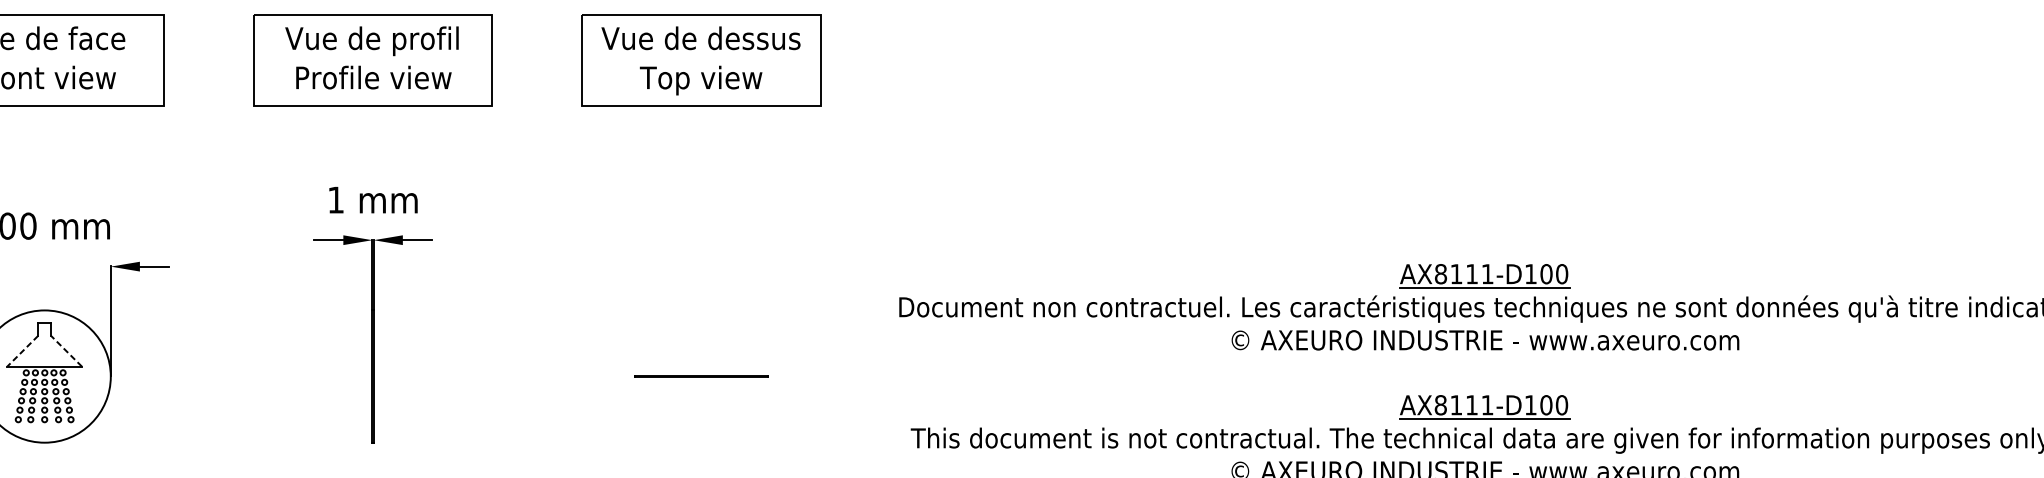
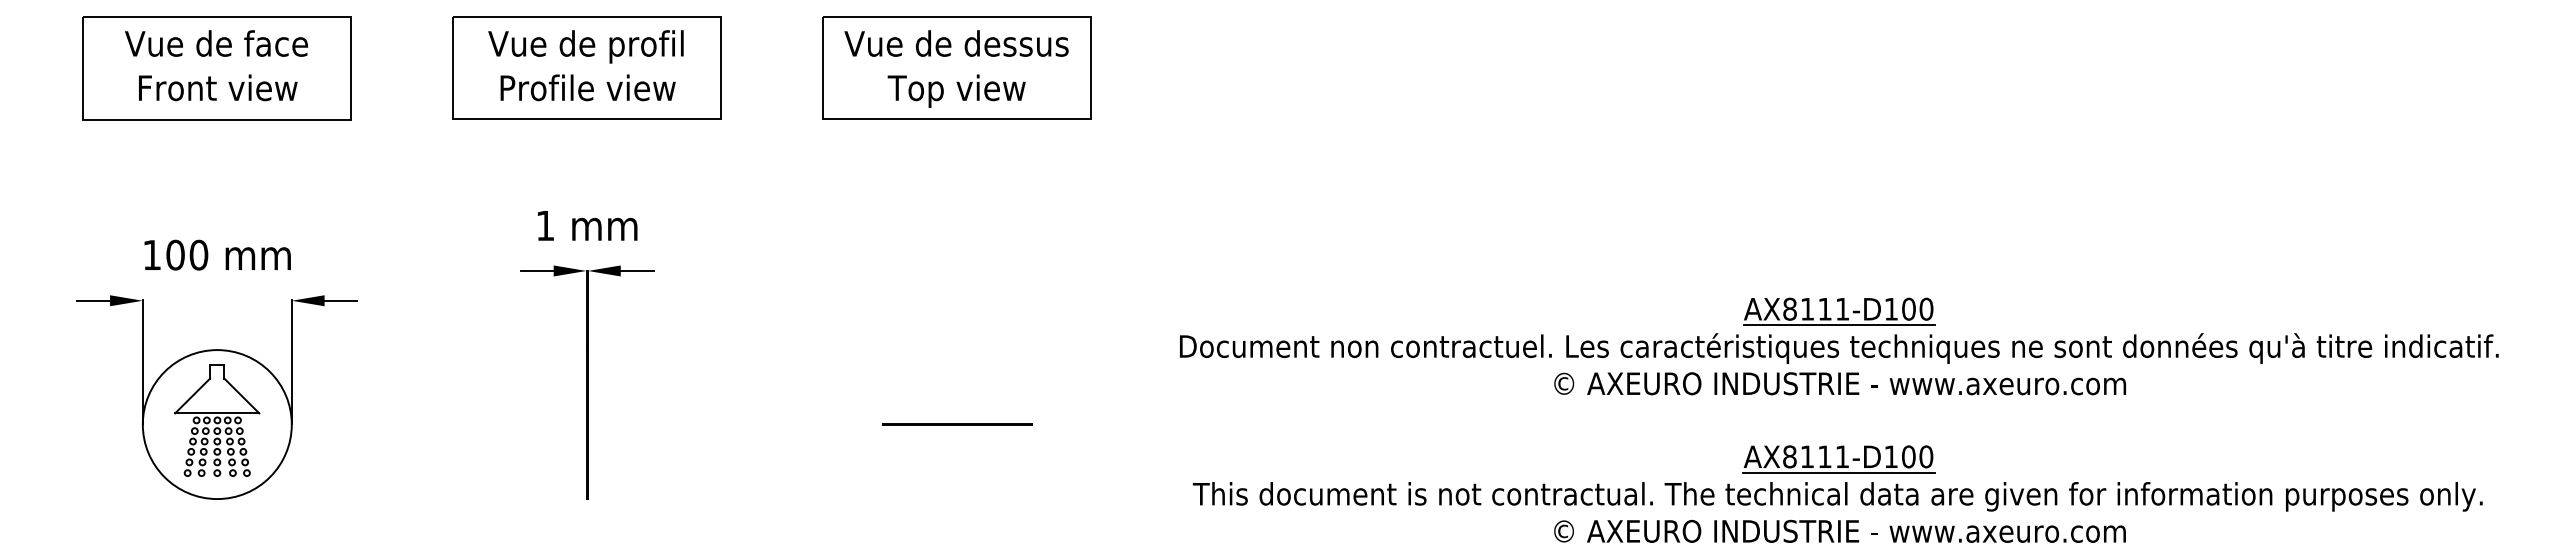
line: (22, 351) -> (192, 396), dashed -> solid
line: (66, 351) -> (241, 396), dashed -> solid

